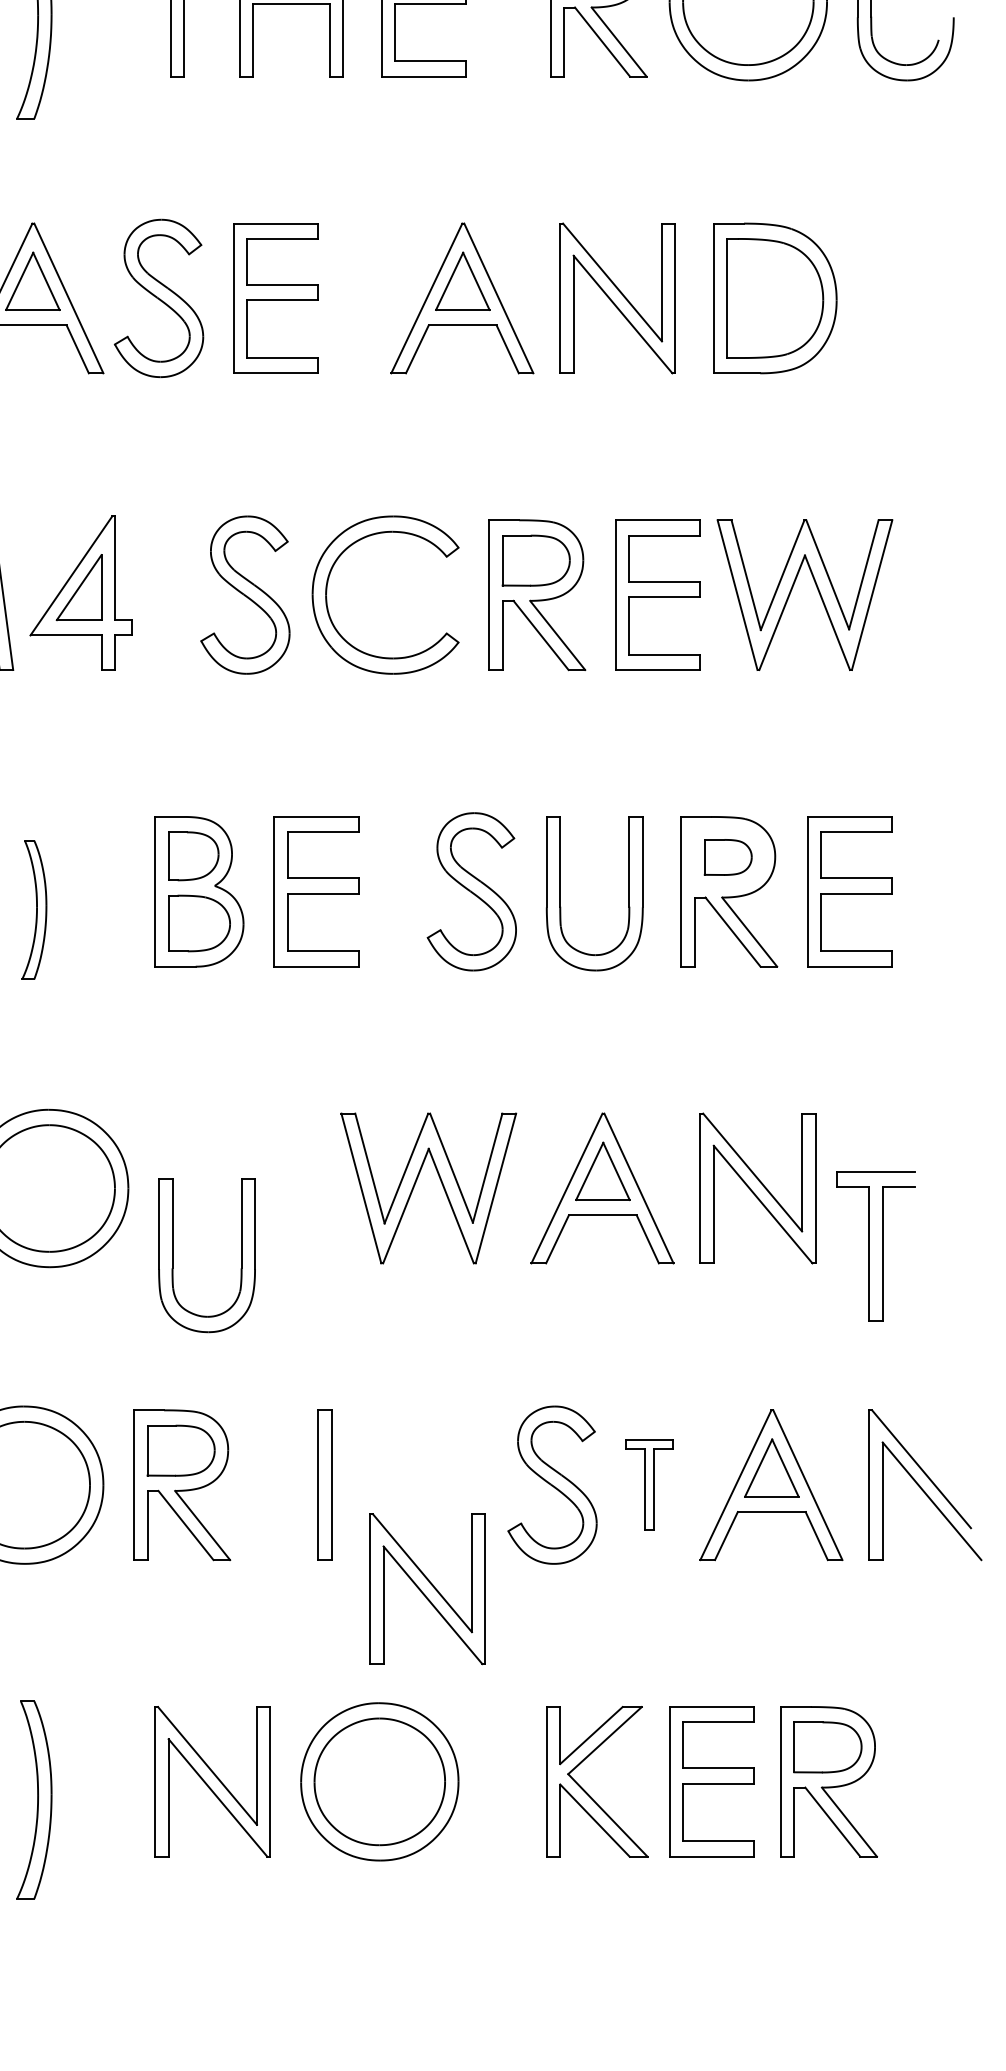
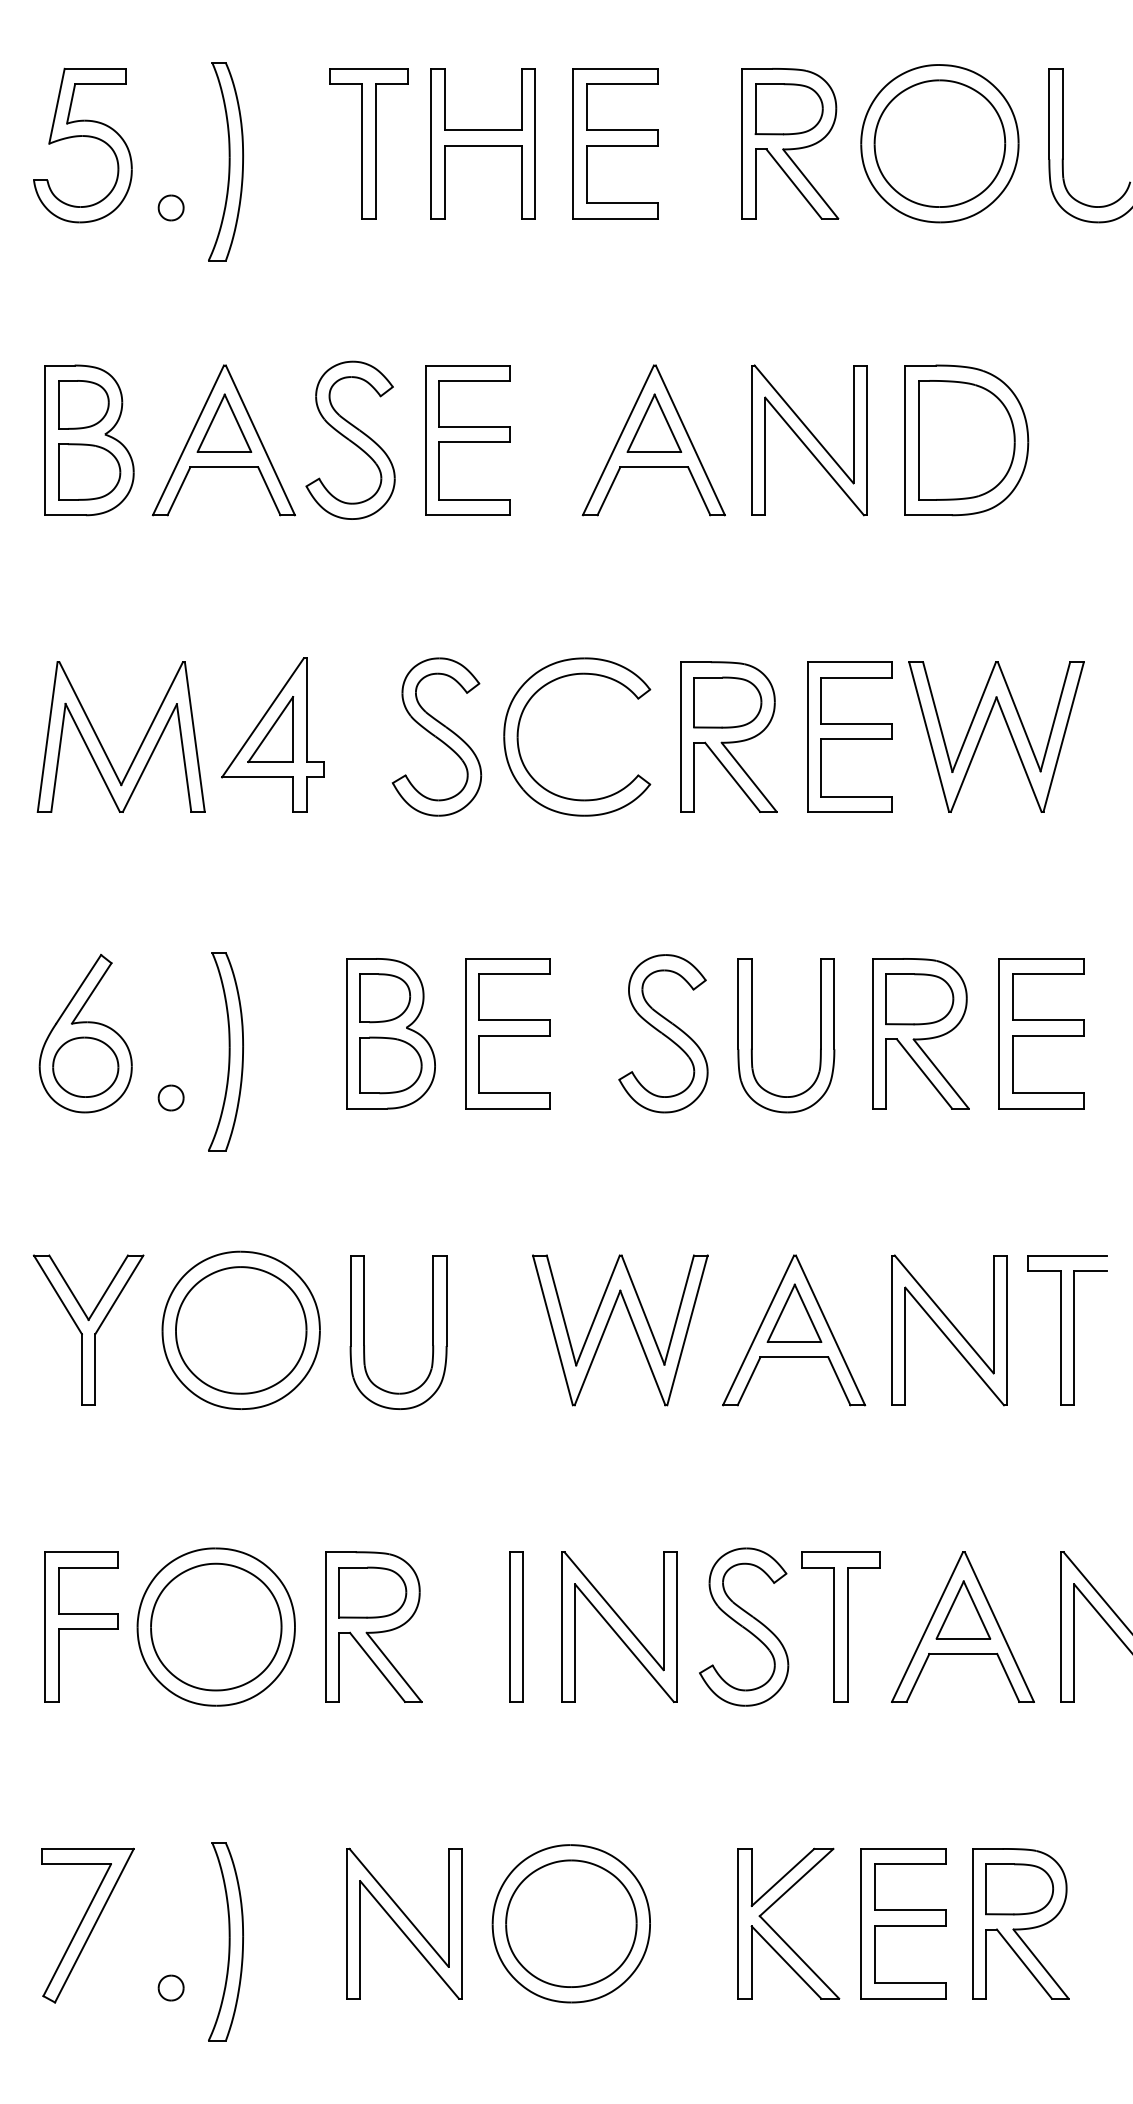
part: (727, 857) -> (919, 999), size x1.43
part: (33, 909) -> (225, 1051), size x1.43
part: (875, 1246) -> (1067, 1330), moved
part: (172, 1255) -> (364, 1332), moved
part: (648, 1484) -> (840, 1626), size x1.67
part: (427, 1588) -> (619, 1626), moved

